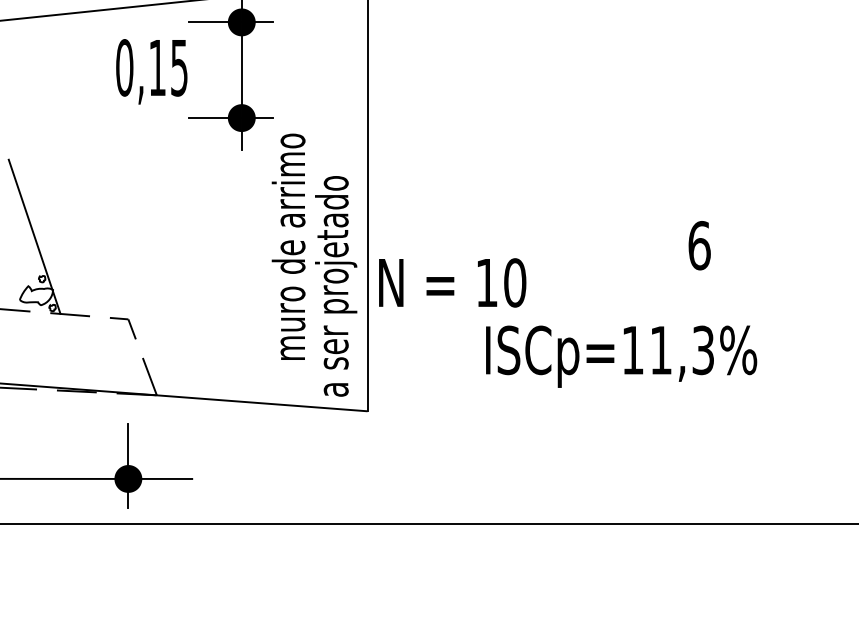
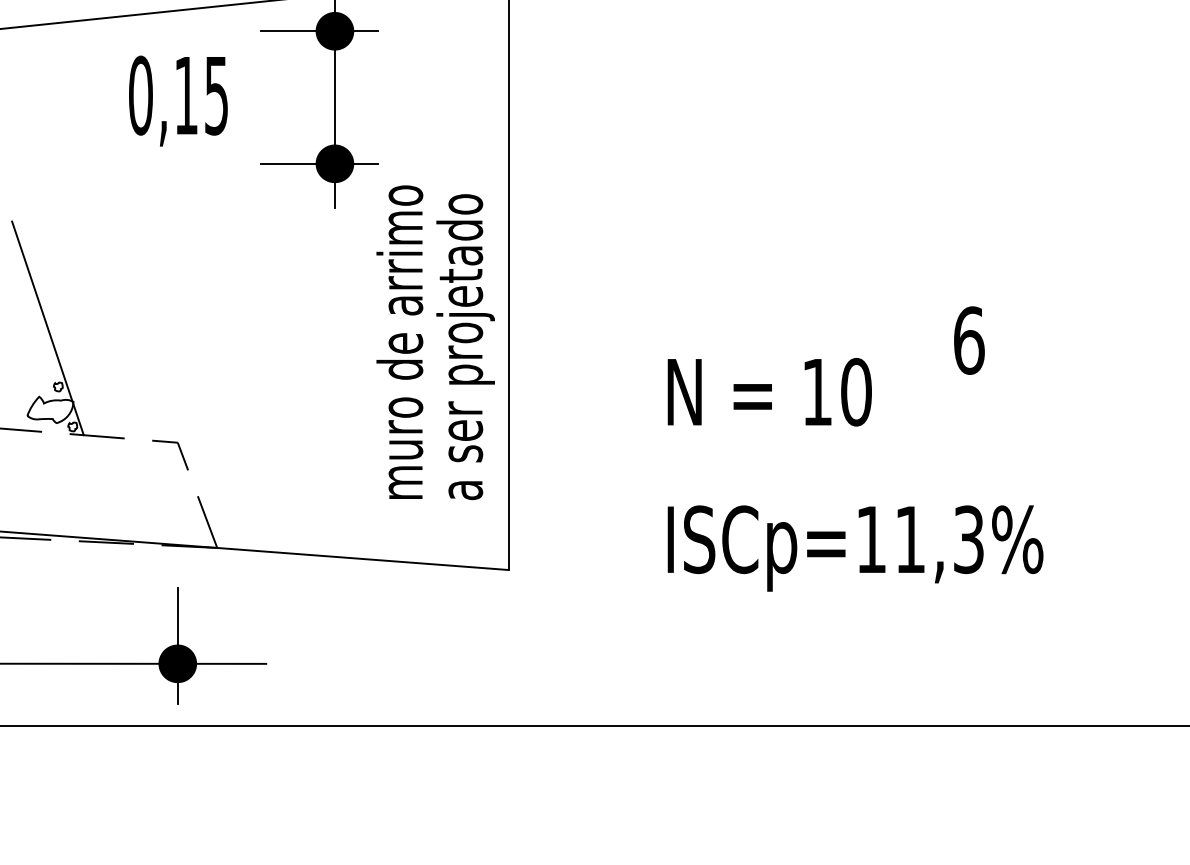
text: (151, 71) -> (177, 100), moved
text: (452, 282) -> (769, 391), moved
text: (336, 286) -> (466, 347), moved
text: (621, 356) -> (855, 548), moved

